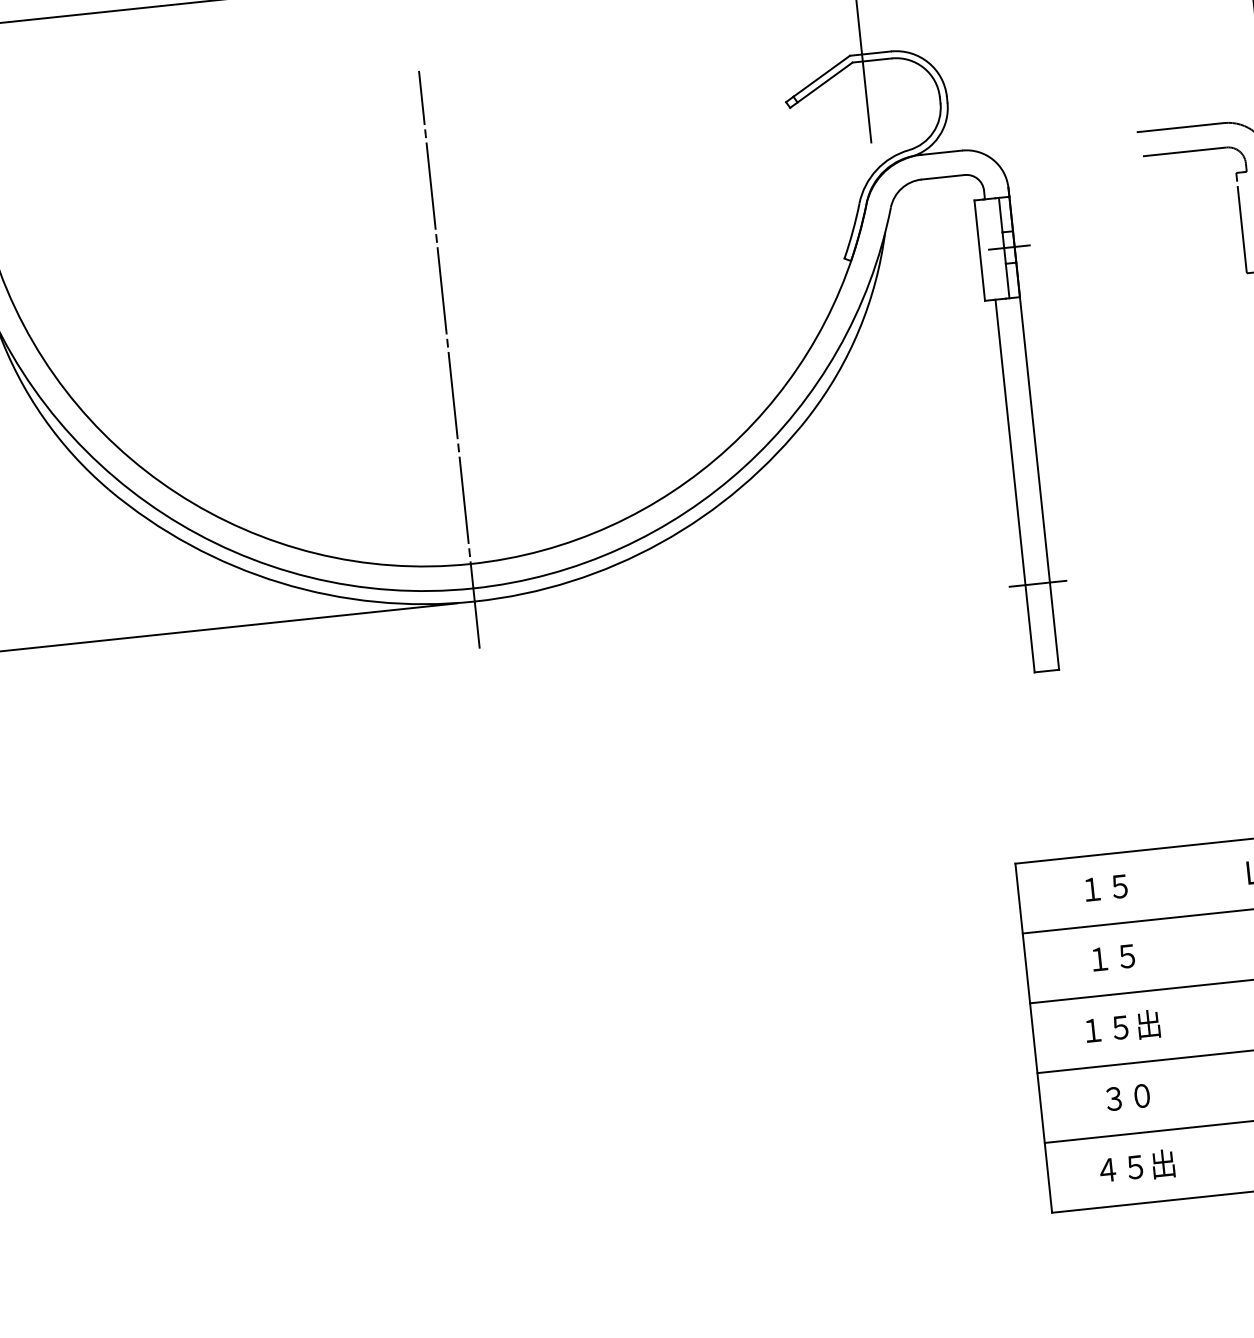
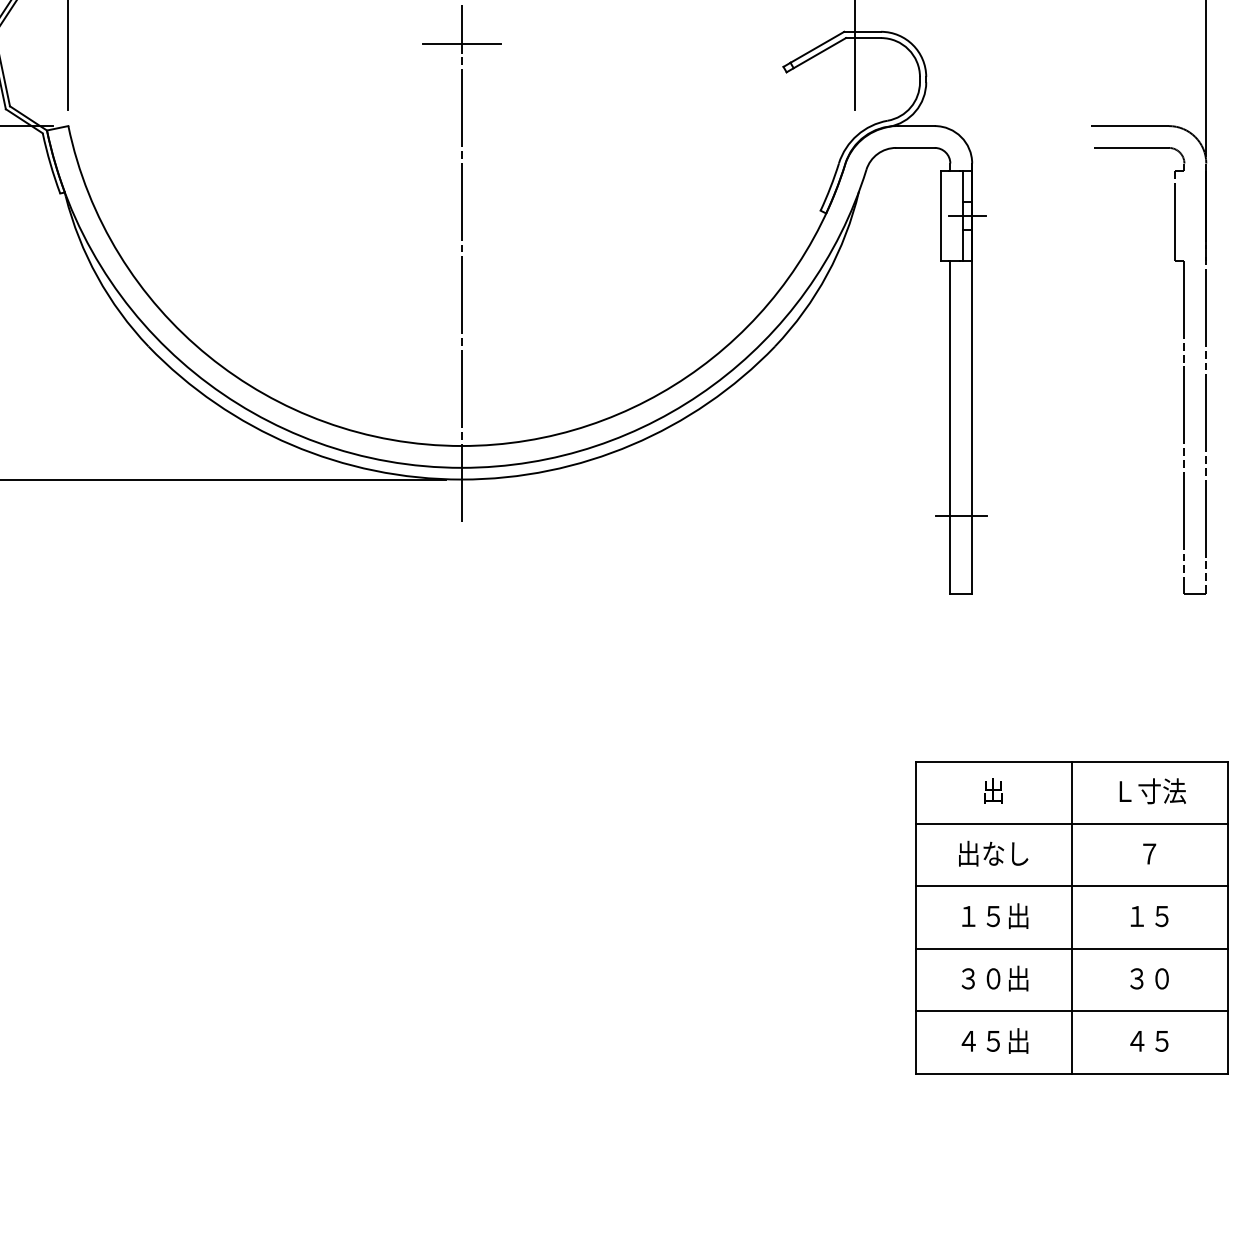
line: (423, 114) -> (461, 44), added
text: (1105, 886) -> (993, 790), １５ -> 出
text: (1113, 957) -> (993, 853), １５ -> 出なし
line: (1208, 1019) -> (1071, 917), added
text: (1129, 1096) -> (994, 978), ３０ -> ３０出

